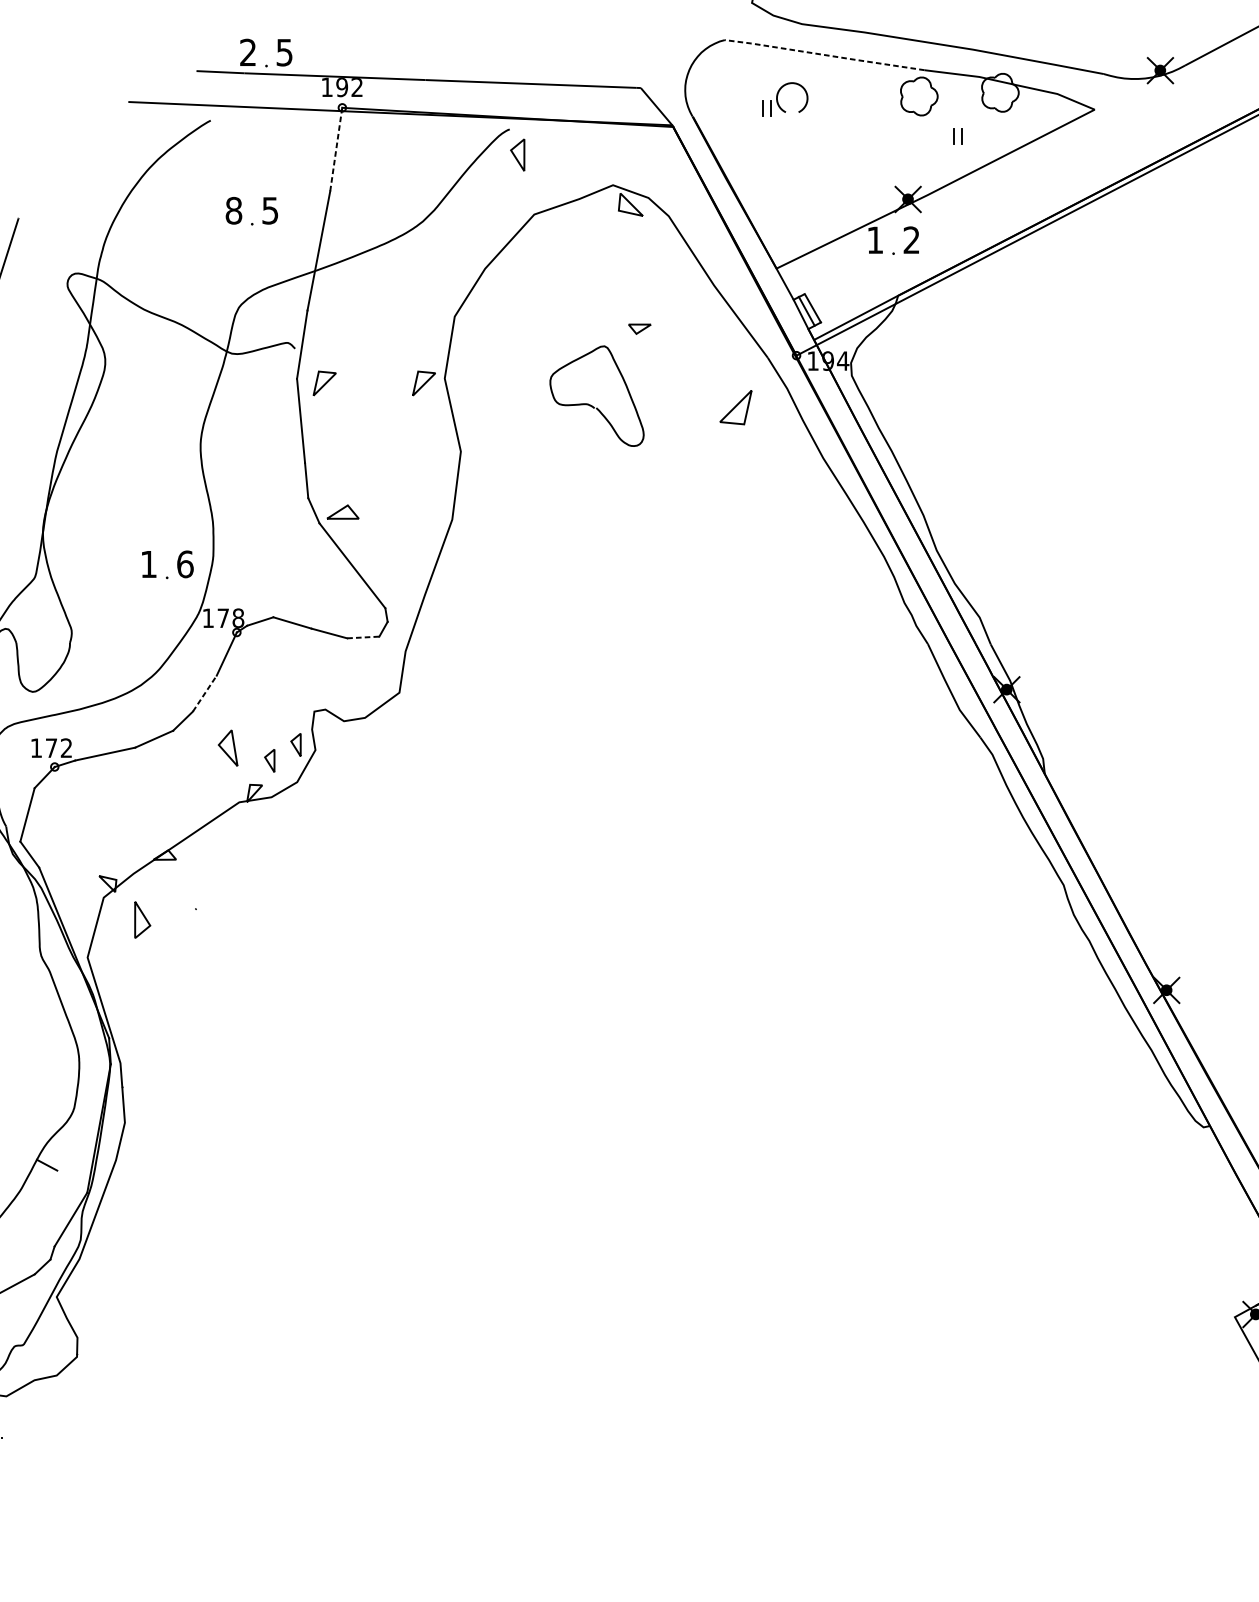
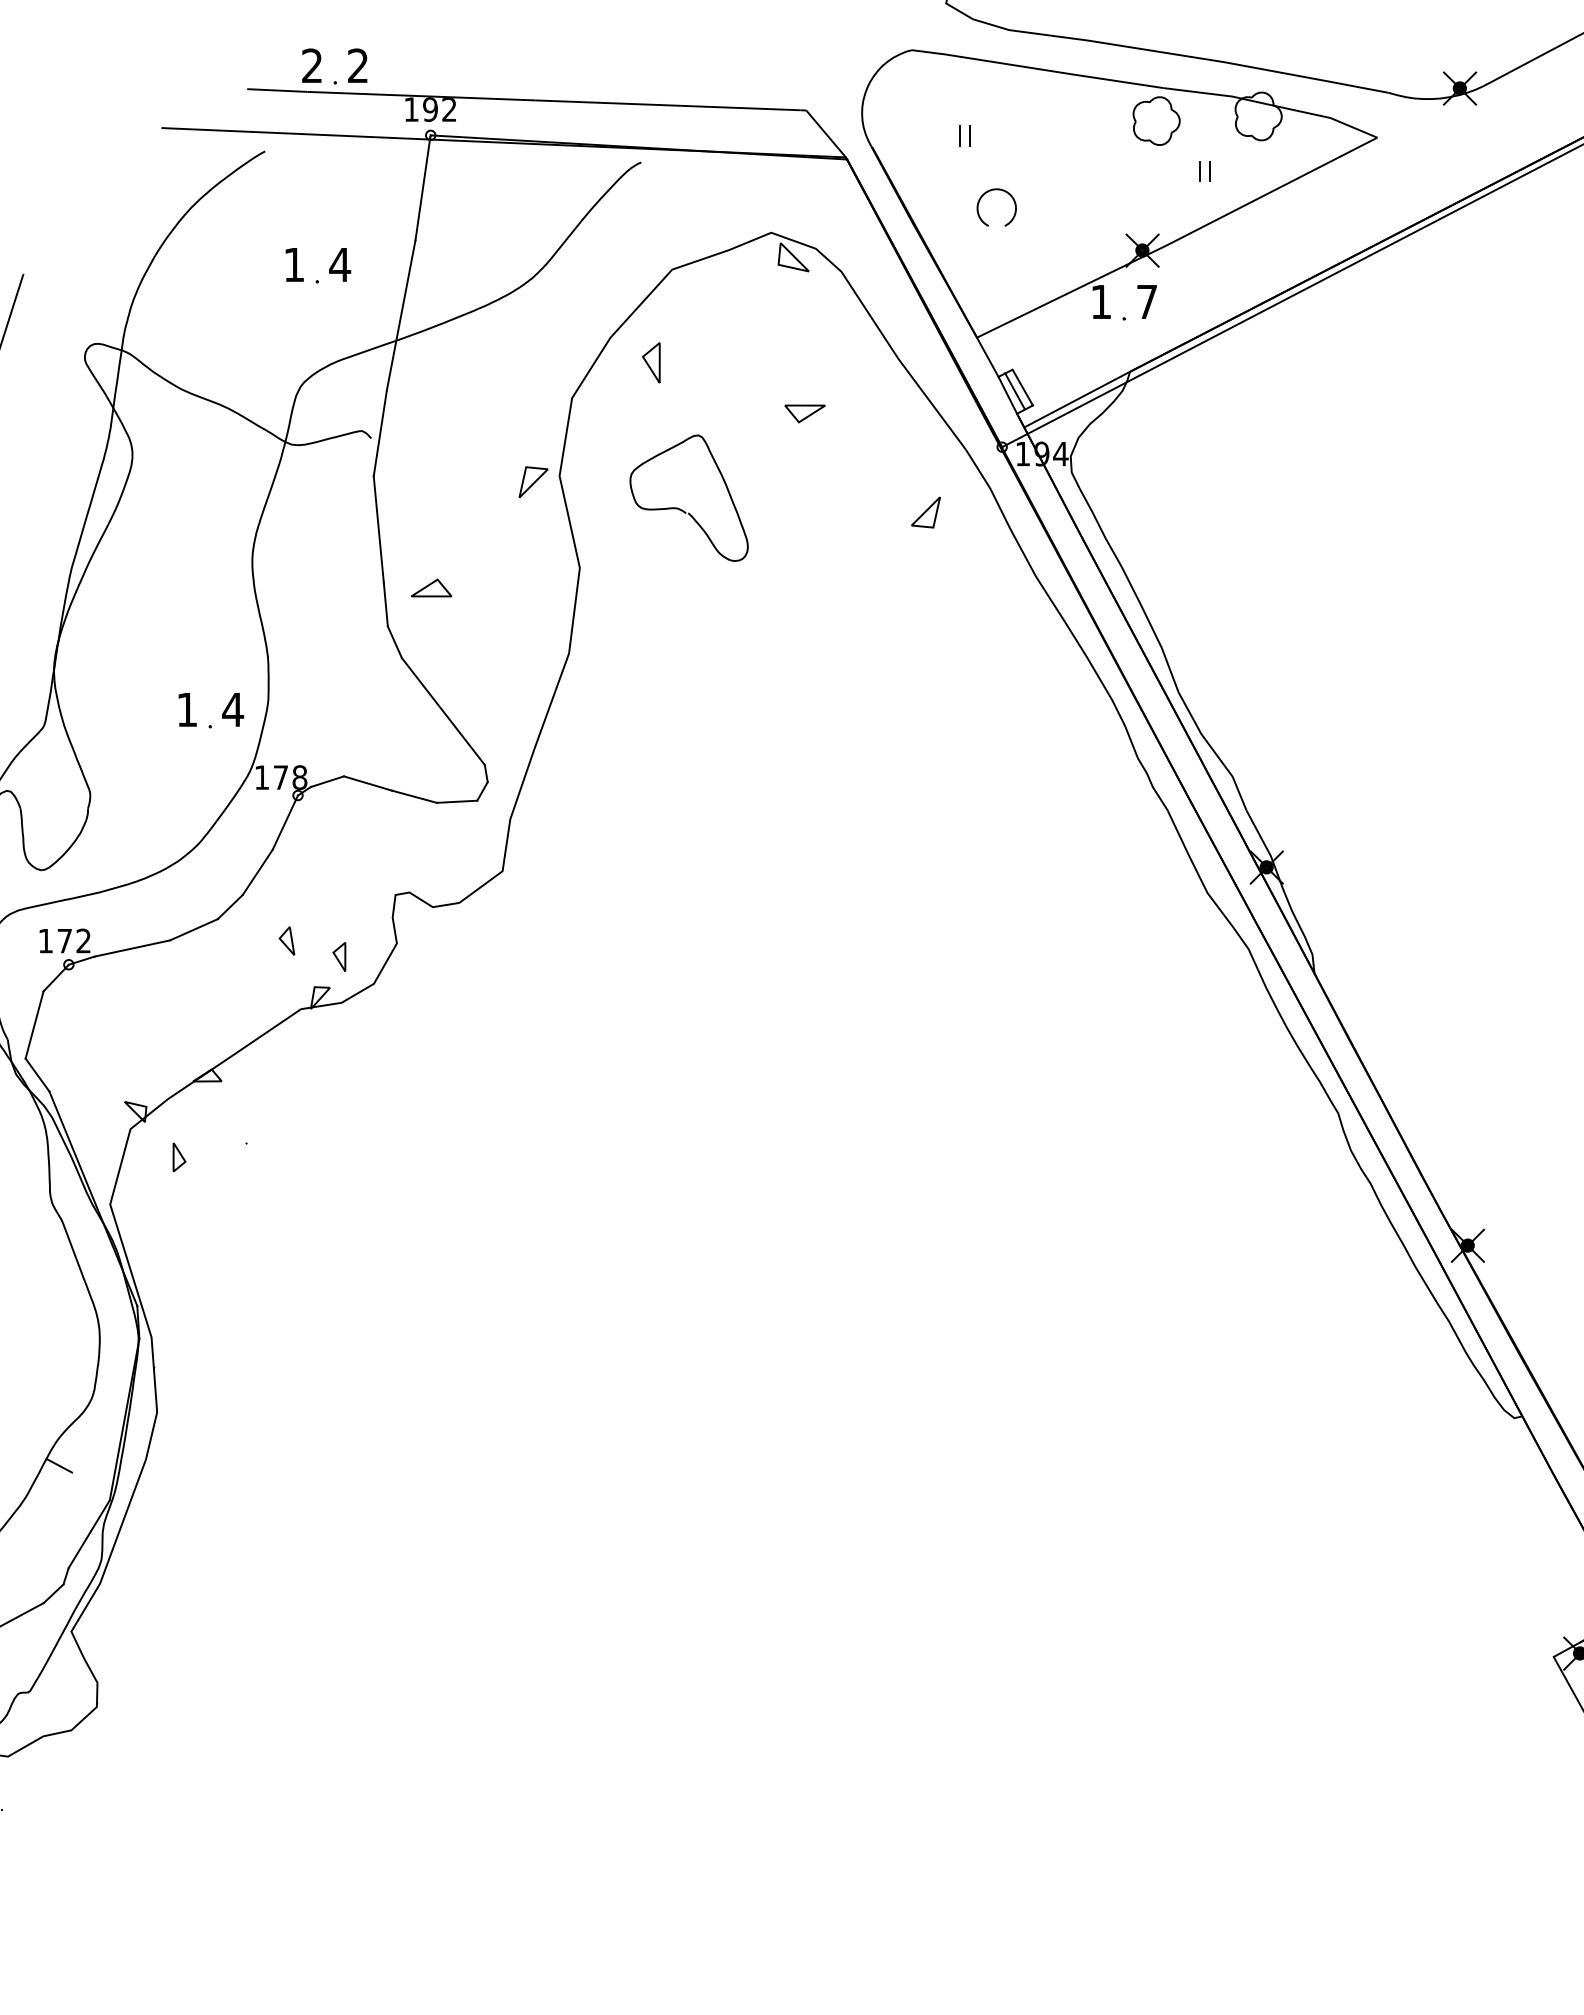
text: (284, 52) -> (357, 65), 5 -> 2
line: (823, 54) -> (1036, 68), dashed -> solid
part: (792, 84) -> (996, 190), moved
line: (335, 150) -> (422, 188), dashed -> solid
part: (517, 154) -> (651, 362), moved
text: (234, 210) -> (294, 264), 8 -> 1
text: (270, 211) -> (340, 265), 5 -> 4
text: (911, 239) -> (1146, 301), 2 -> 7
part: (639, 328) -> (804, 413), size x1.43
part: (324, 382) -> (408, 481), removed
curve: (591, 405) -> (682, 509), moved
part: (735, 407) -> (925, 512), size x0.71
part: (342, 511) -> (431, 587), moved
text: (185, 564) -> (233, 709), 6 -> 4
line: (363, 637) -> (457, 801), dashed -> solid
line: (205, 692) -> (258, 871), dashed -> solid
part: (296, 744) -> (372, 936), removed
part: (227, 747) -> (286, 940), size x0.62
part: (142, 920) -> (179, 1157), size x0.62

